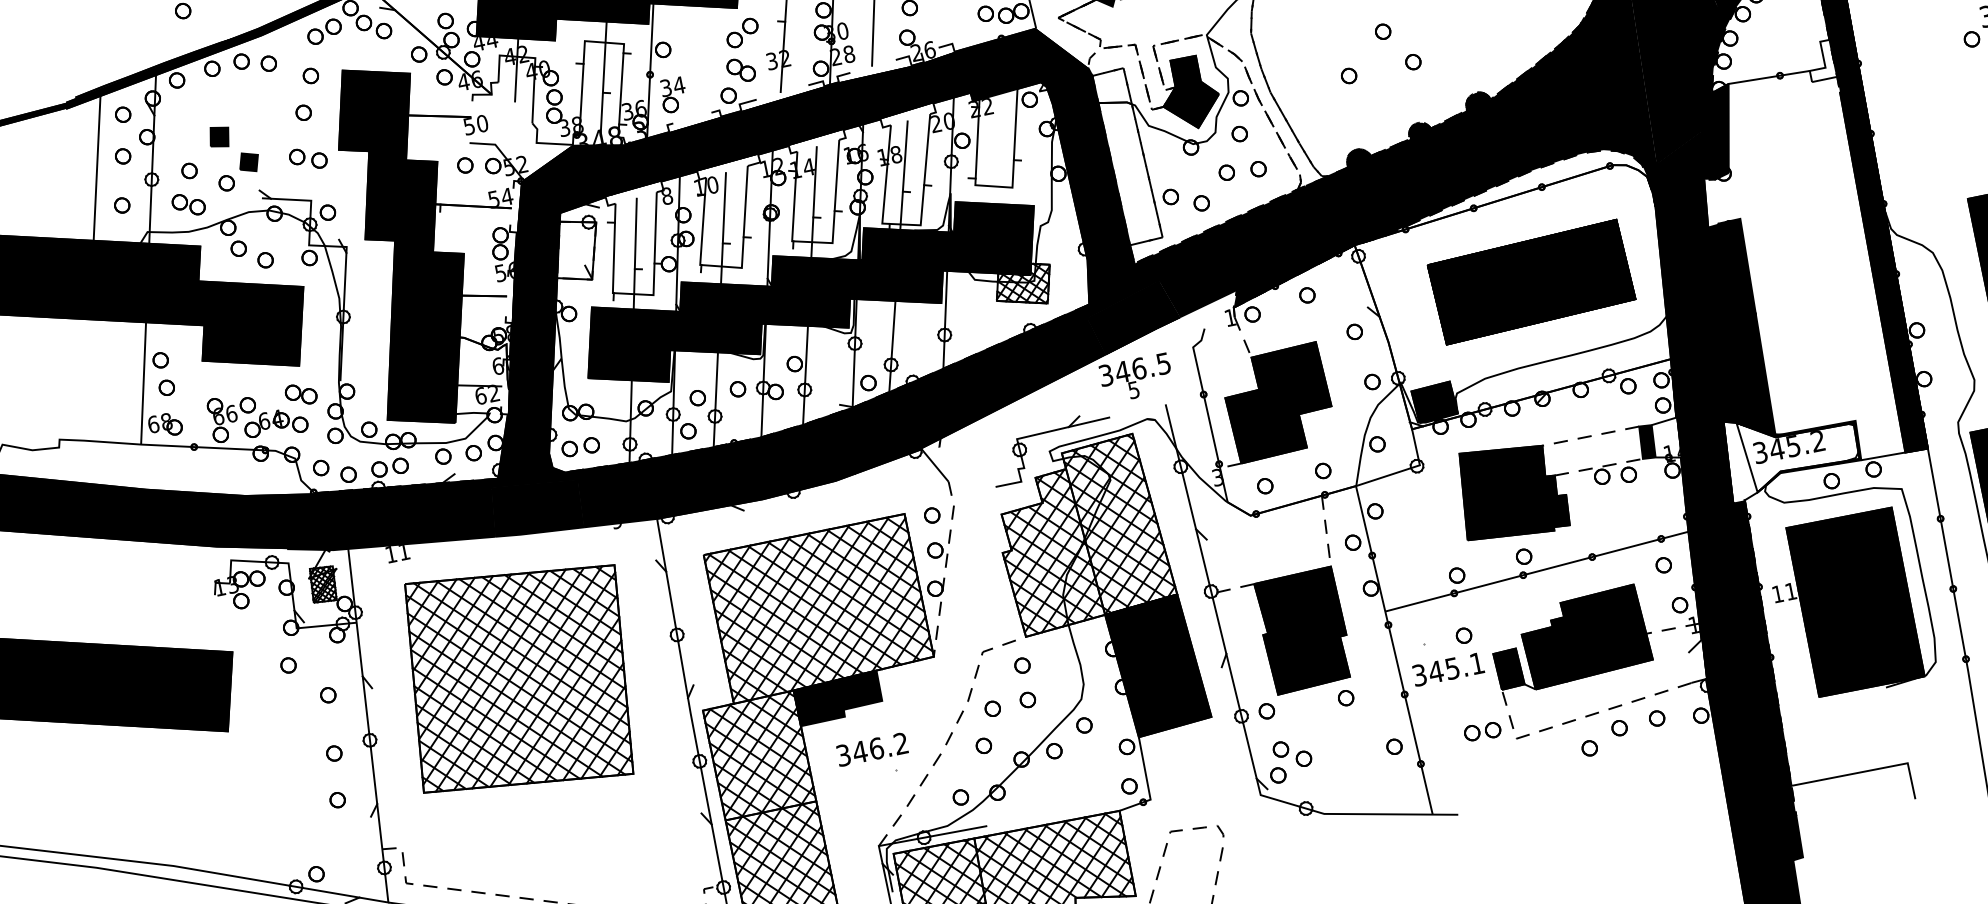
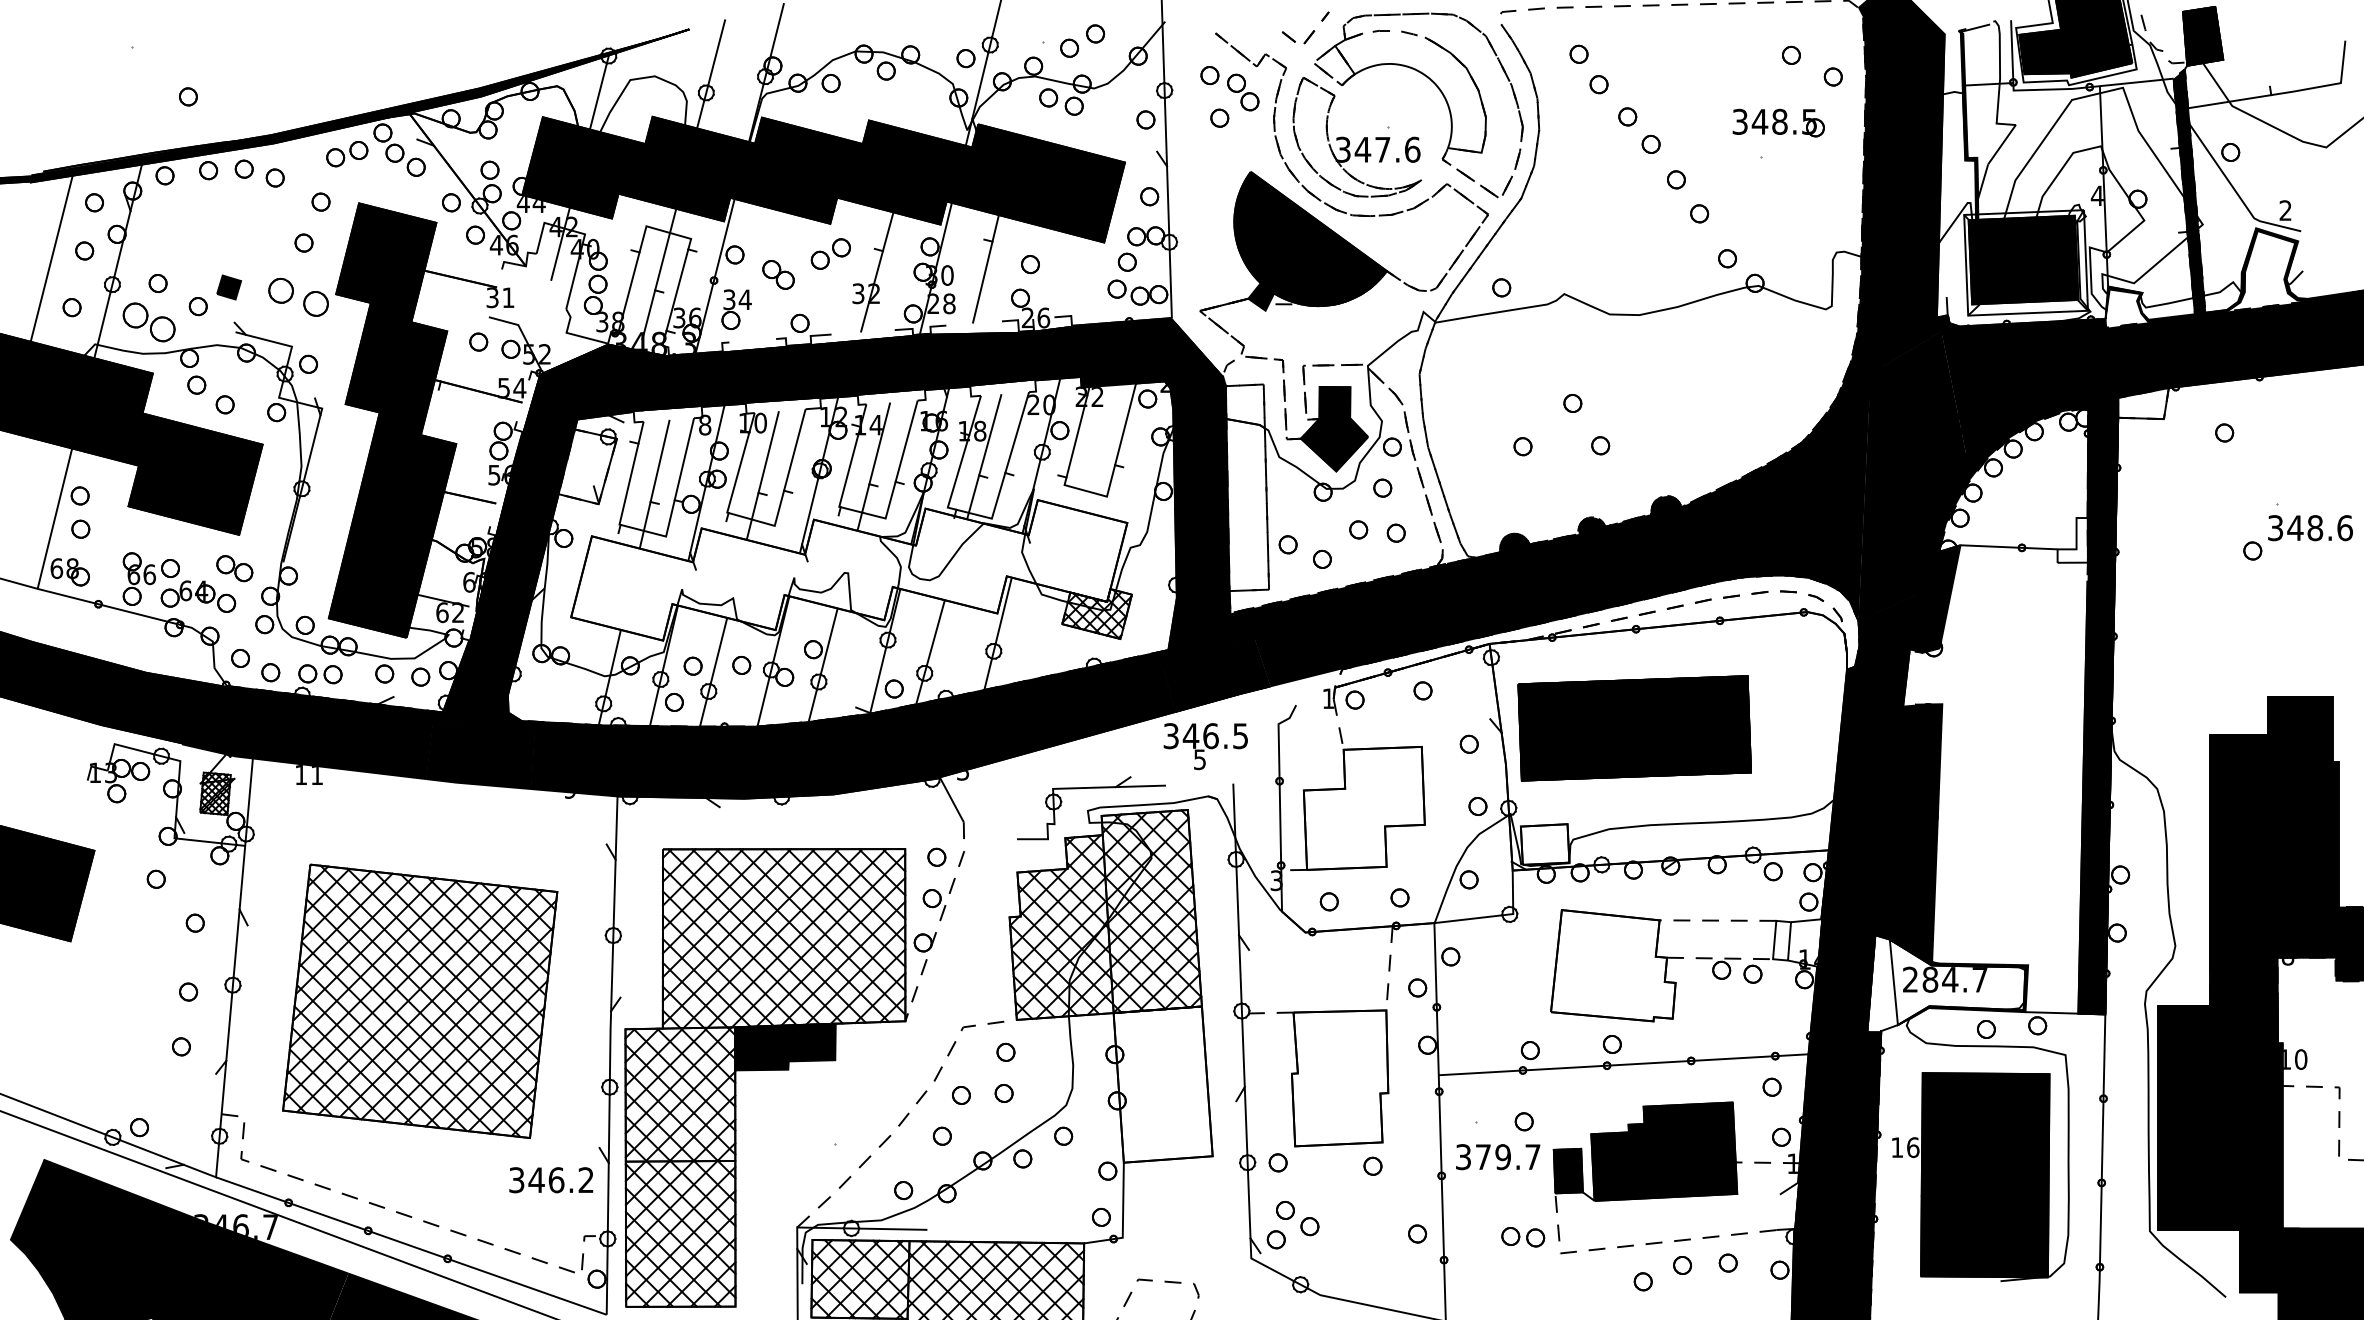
part: (741, 69) -> (778, 274), moved
text: (475, 124) -> (500, 297), 50 -> 31
part: (219, 136) -> (200, 250), removed
part: (308, 158) -> (298, 297), size x1.4
part: (188, 204) -> (149, 322), size x1.4
fill: (1441, 216) -> (1596, 631), removed
part: (1531, 282) -> (1634, 728), moved
fill: (811, 292) -> (849, 570), removed
fill: (1277, 402) -> (1363, 807), removed
fill: (1434, 402) -> (1544, 844), removed
fill: (1647, 441) -> (1782, 940), removed
text: (940, 443) -> (963, 775), 7 -> 3
text: (1789, 446) -> (1945, 979), 345.2 -> 284.7
part: (580, 447) -> (545, 695), removed
fill: (1511, 491) -> (1613, 965), removed
text: (1791, 591) -> (1913, 1147), 11 -> 16
fill: (1303, 630) -> (1339, 1078), removed
fill: (1157, 665) -> (1162, 1084), removed
text: (1456, 667) -> (1507, 1156), 345.1 -> 379.7
part: (519, 678) -> (420, 1000), moved
text: (872, 749) -> (551, 1180), moved

